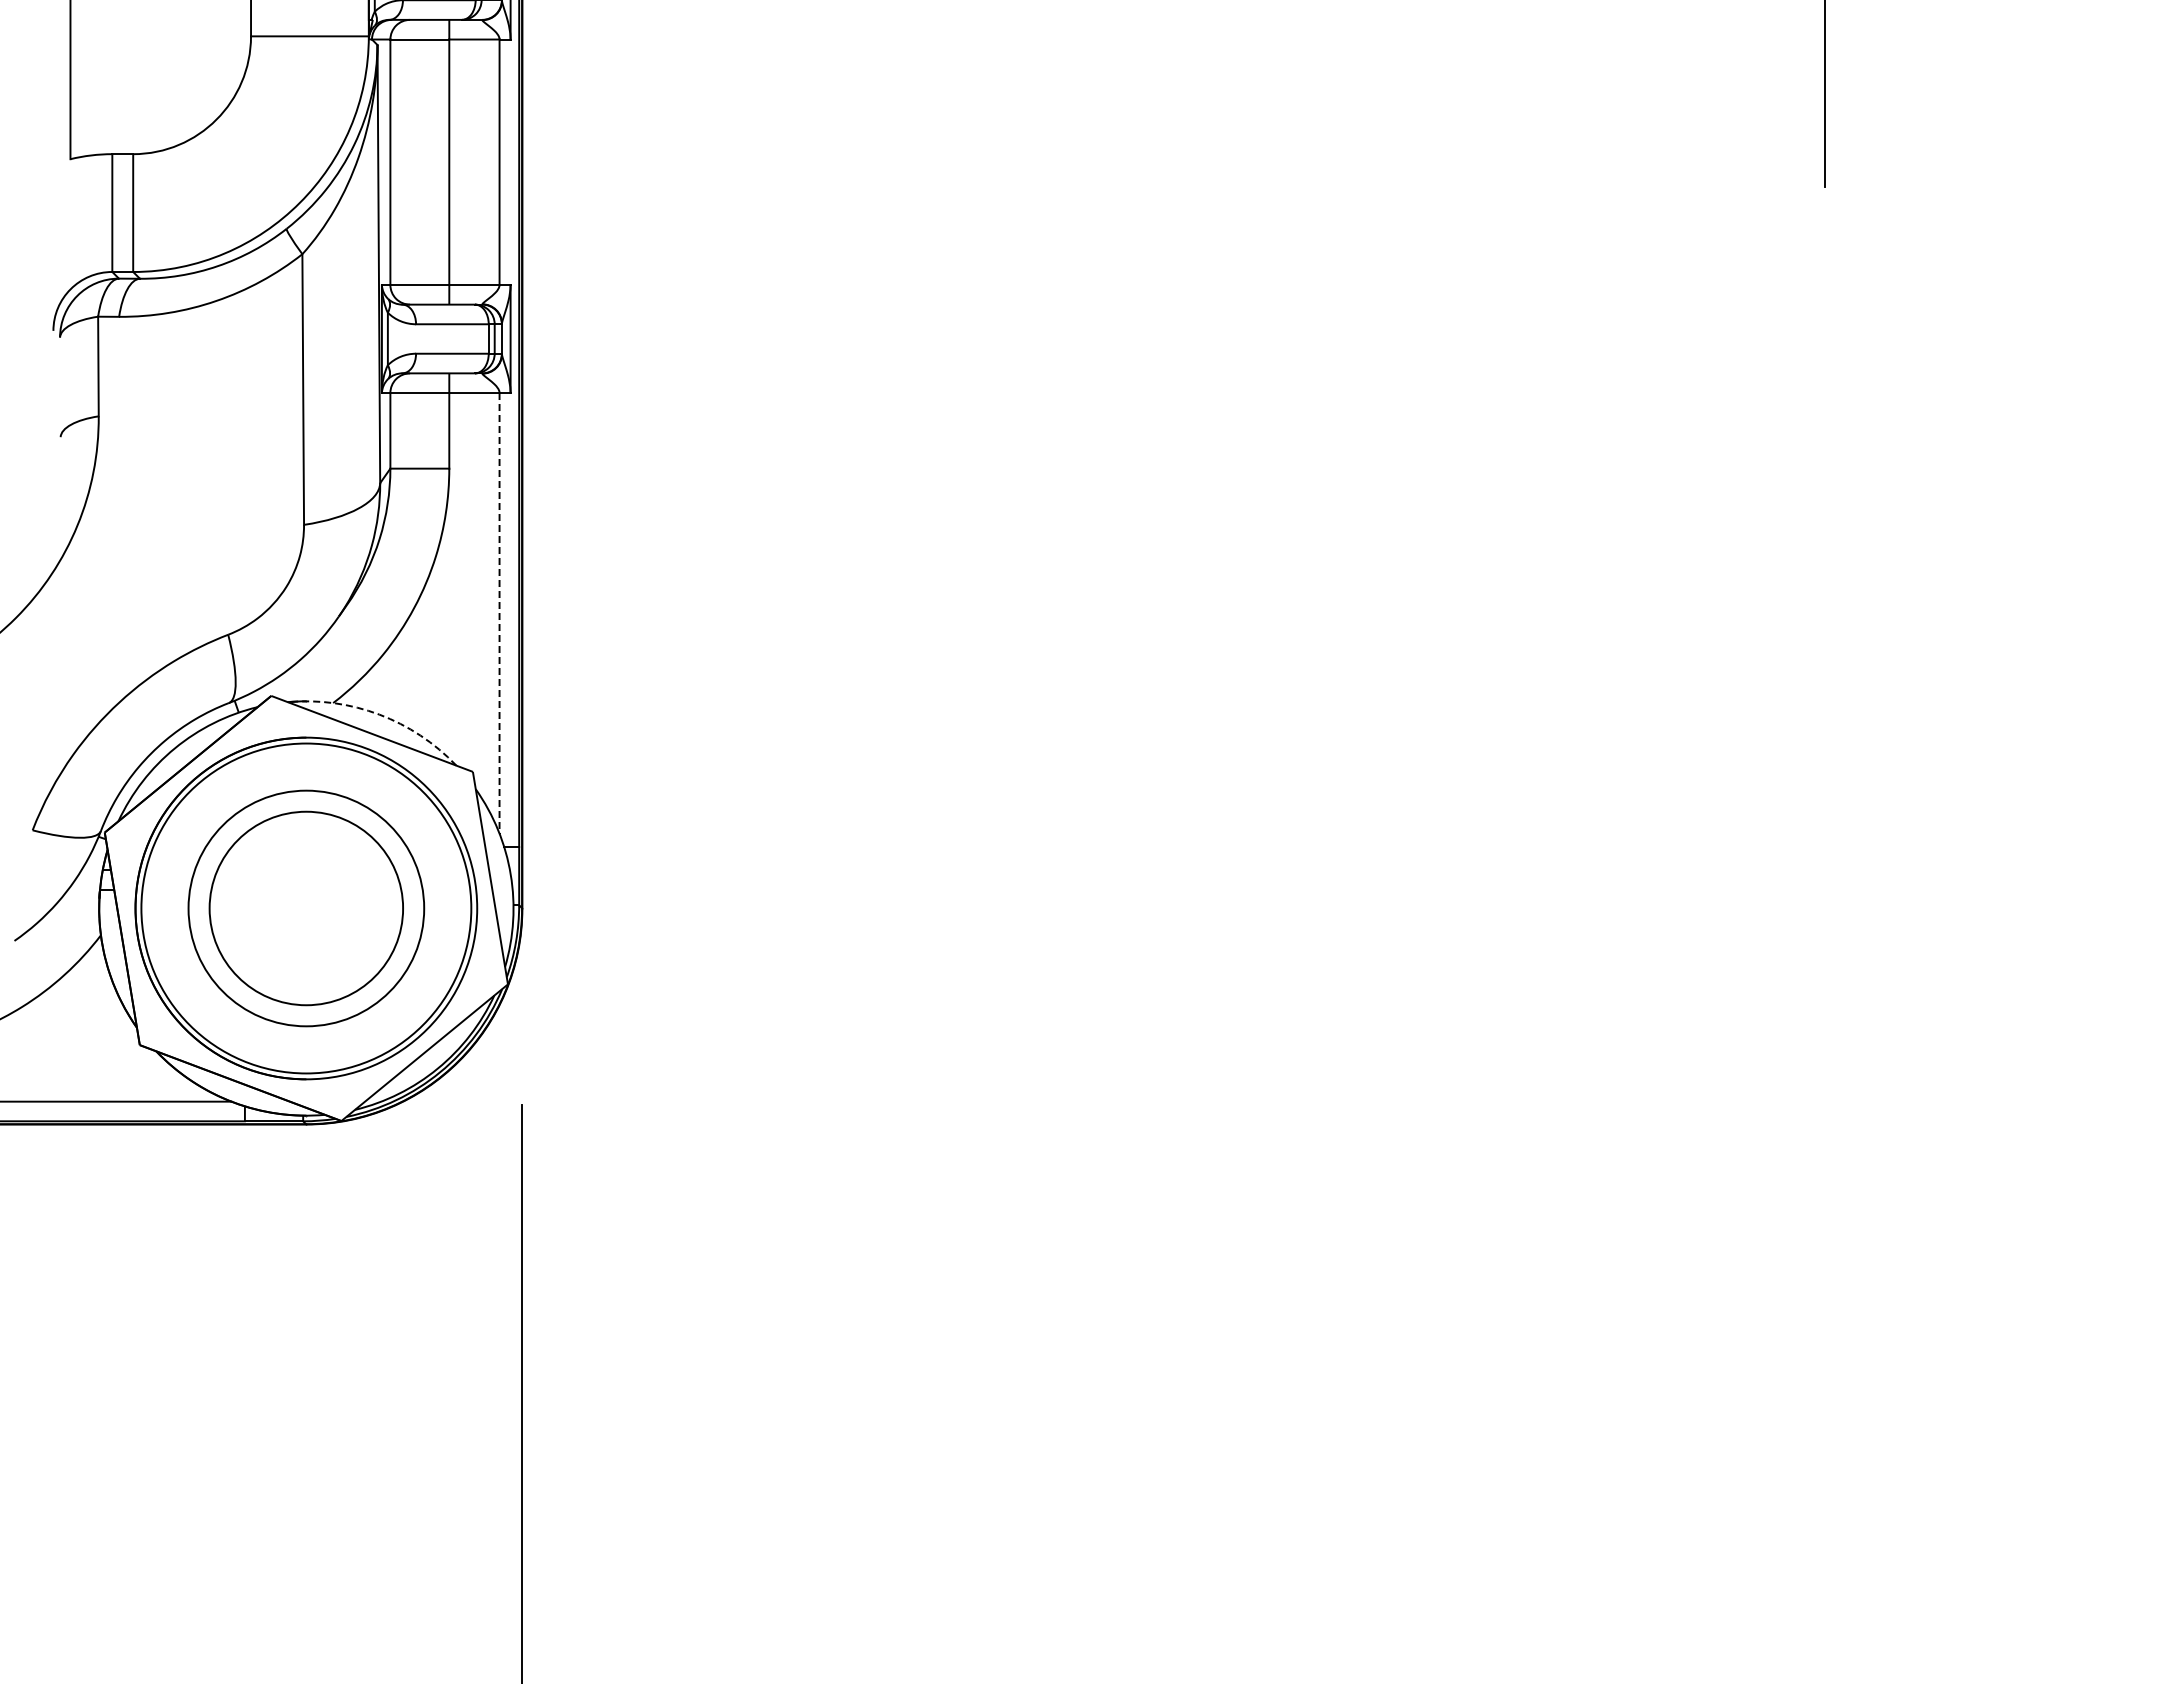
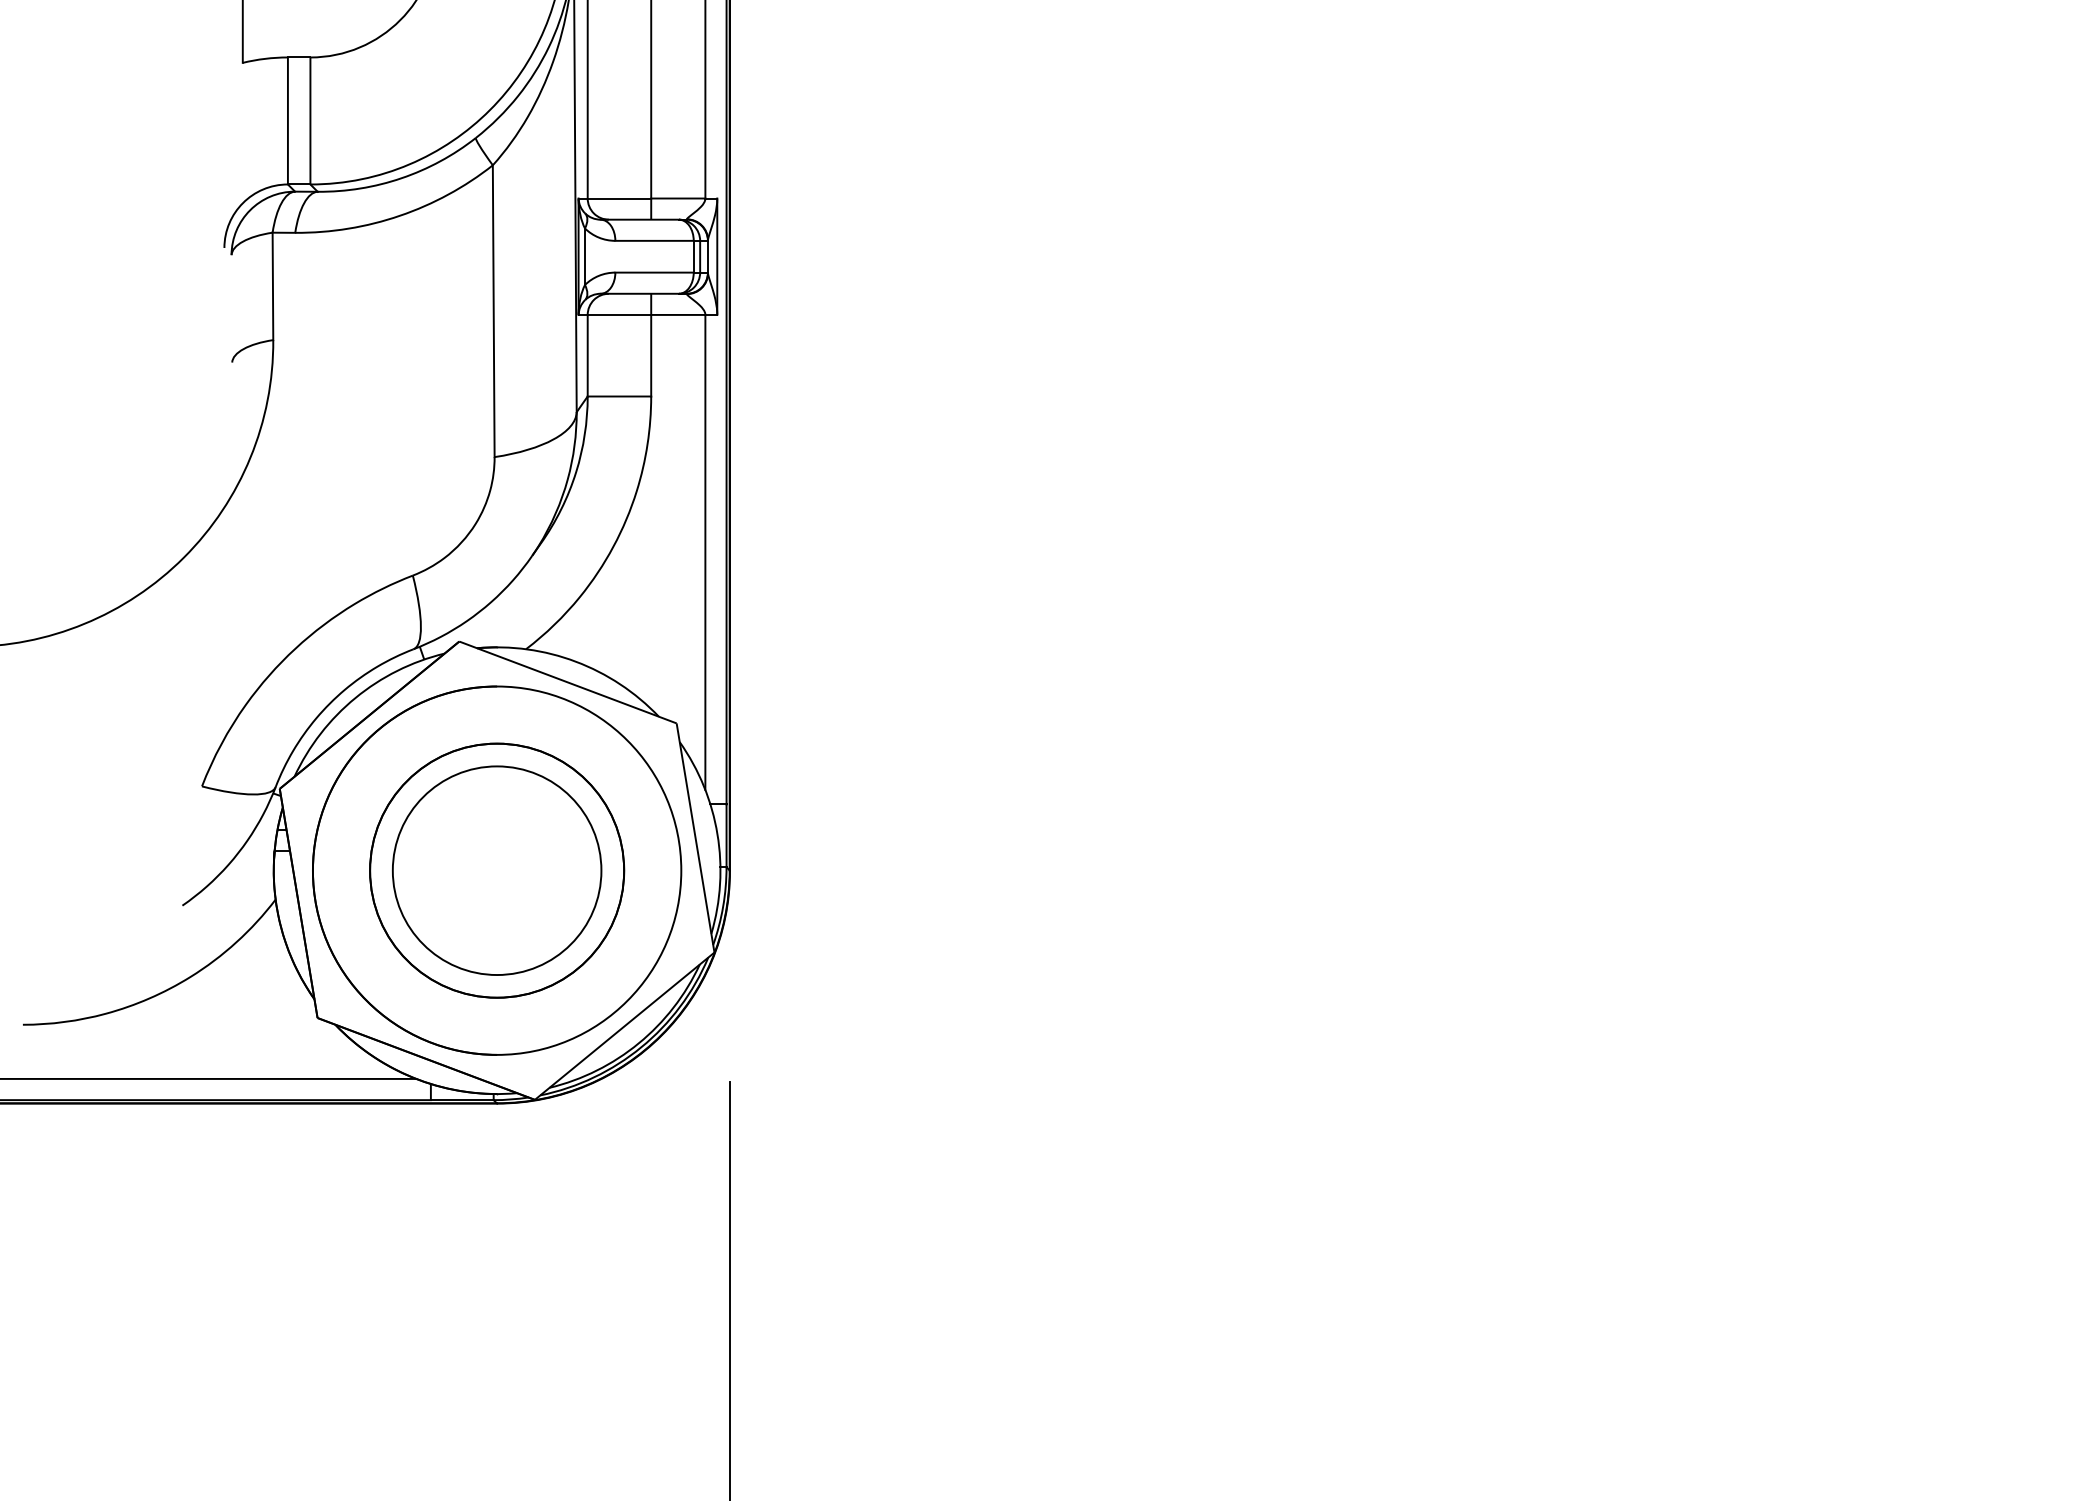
line: (499, 613) -> (705, 552), dashed -> solid
arc: (379, 714) -> (575, 661), dashed -> solid
circle: (306, 908) -> (497, 870), size x0.71

